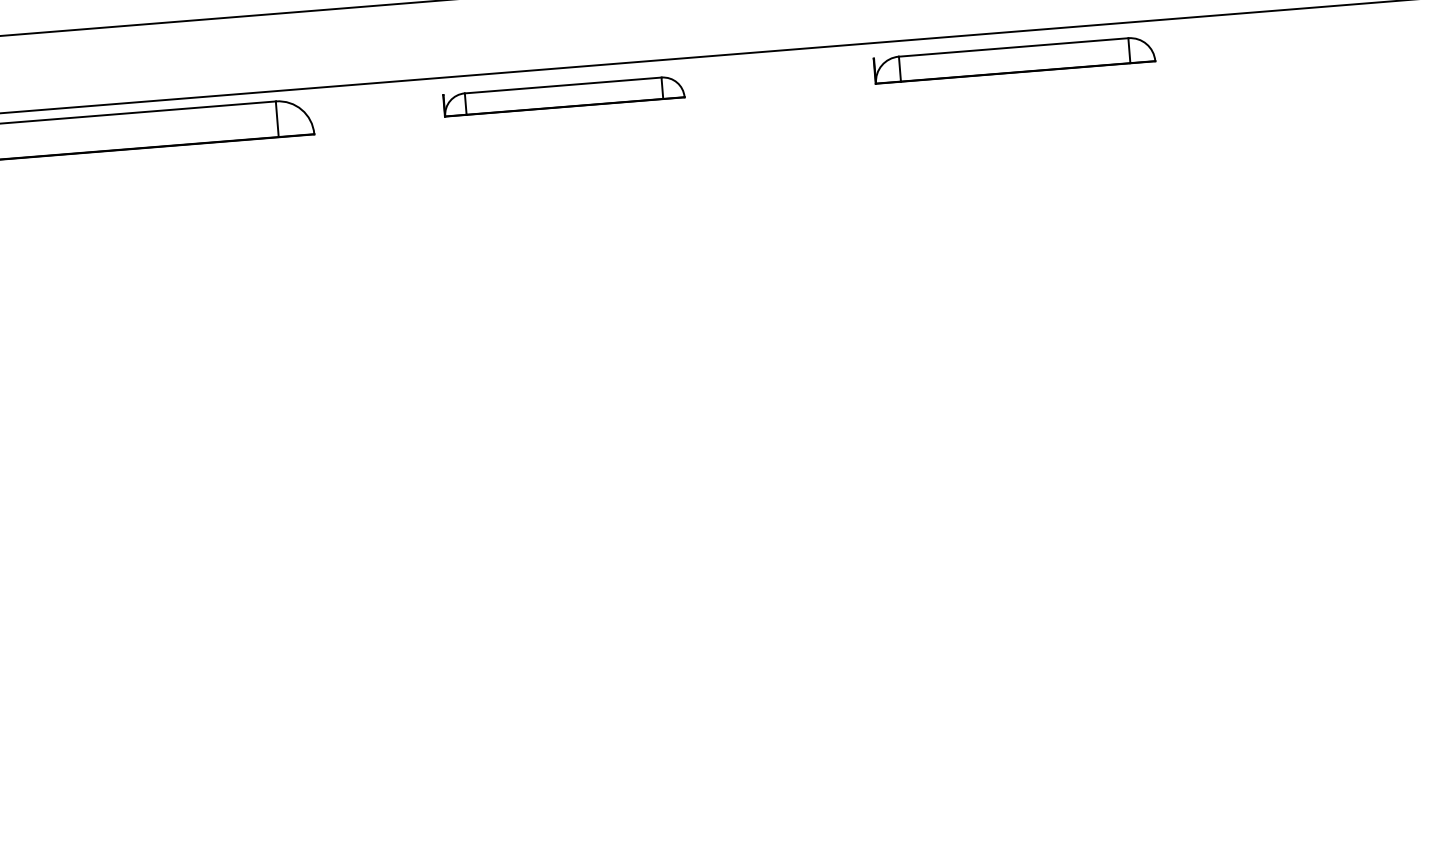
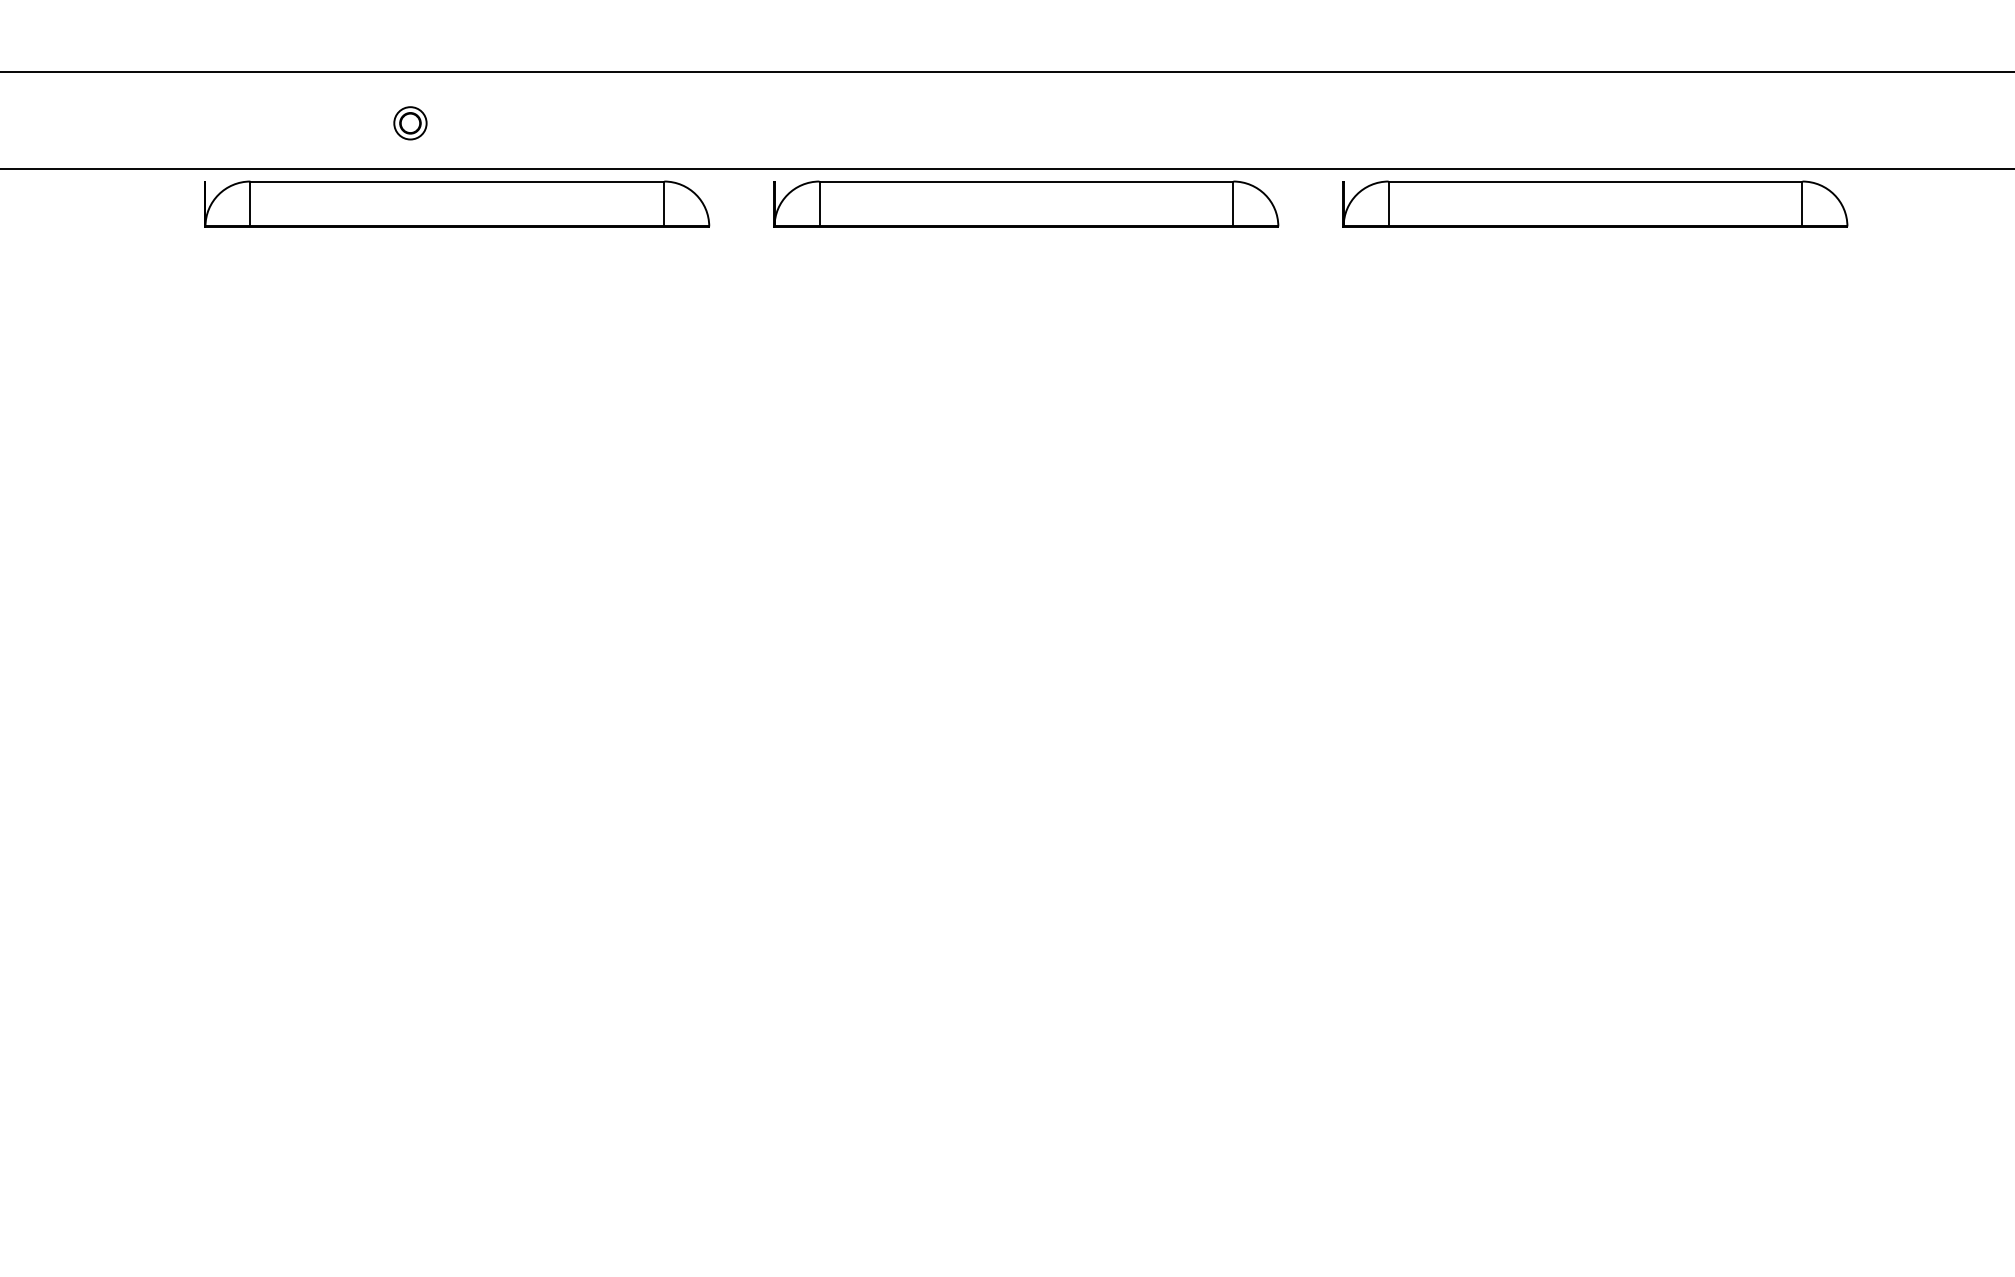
part: (1014, 59) -> (1595, 203), size x1.43
part: (71, 71) -> (410, 123), added
part: (564, 95) -> (1026, 203), size x1.67

